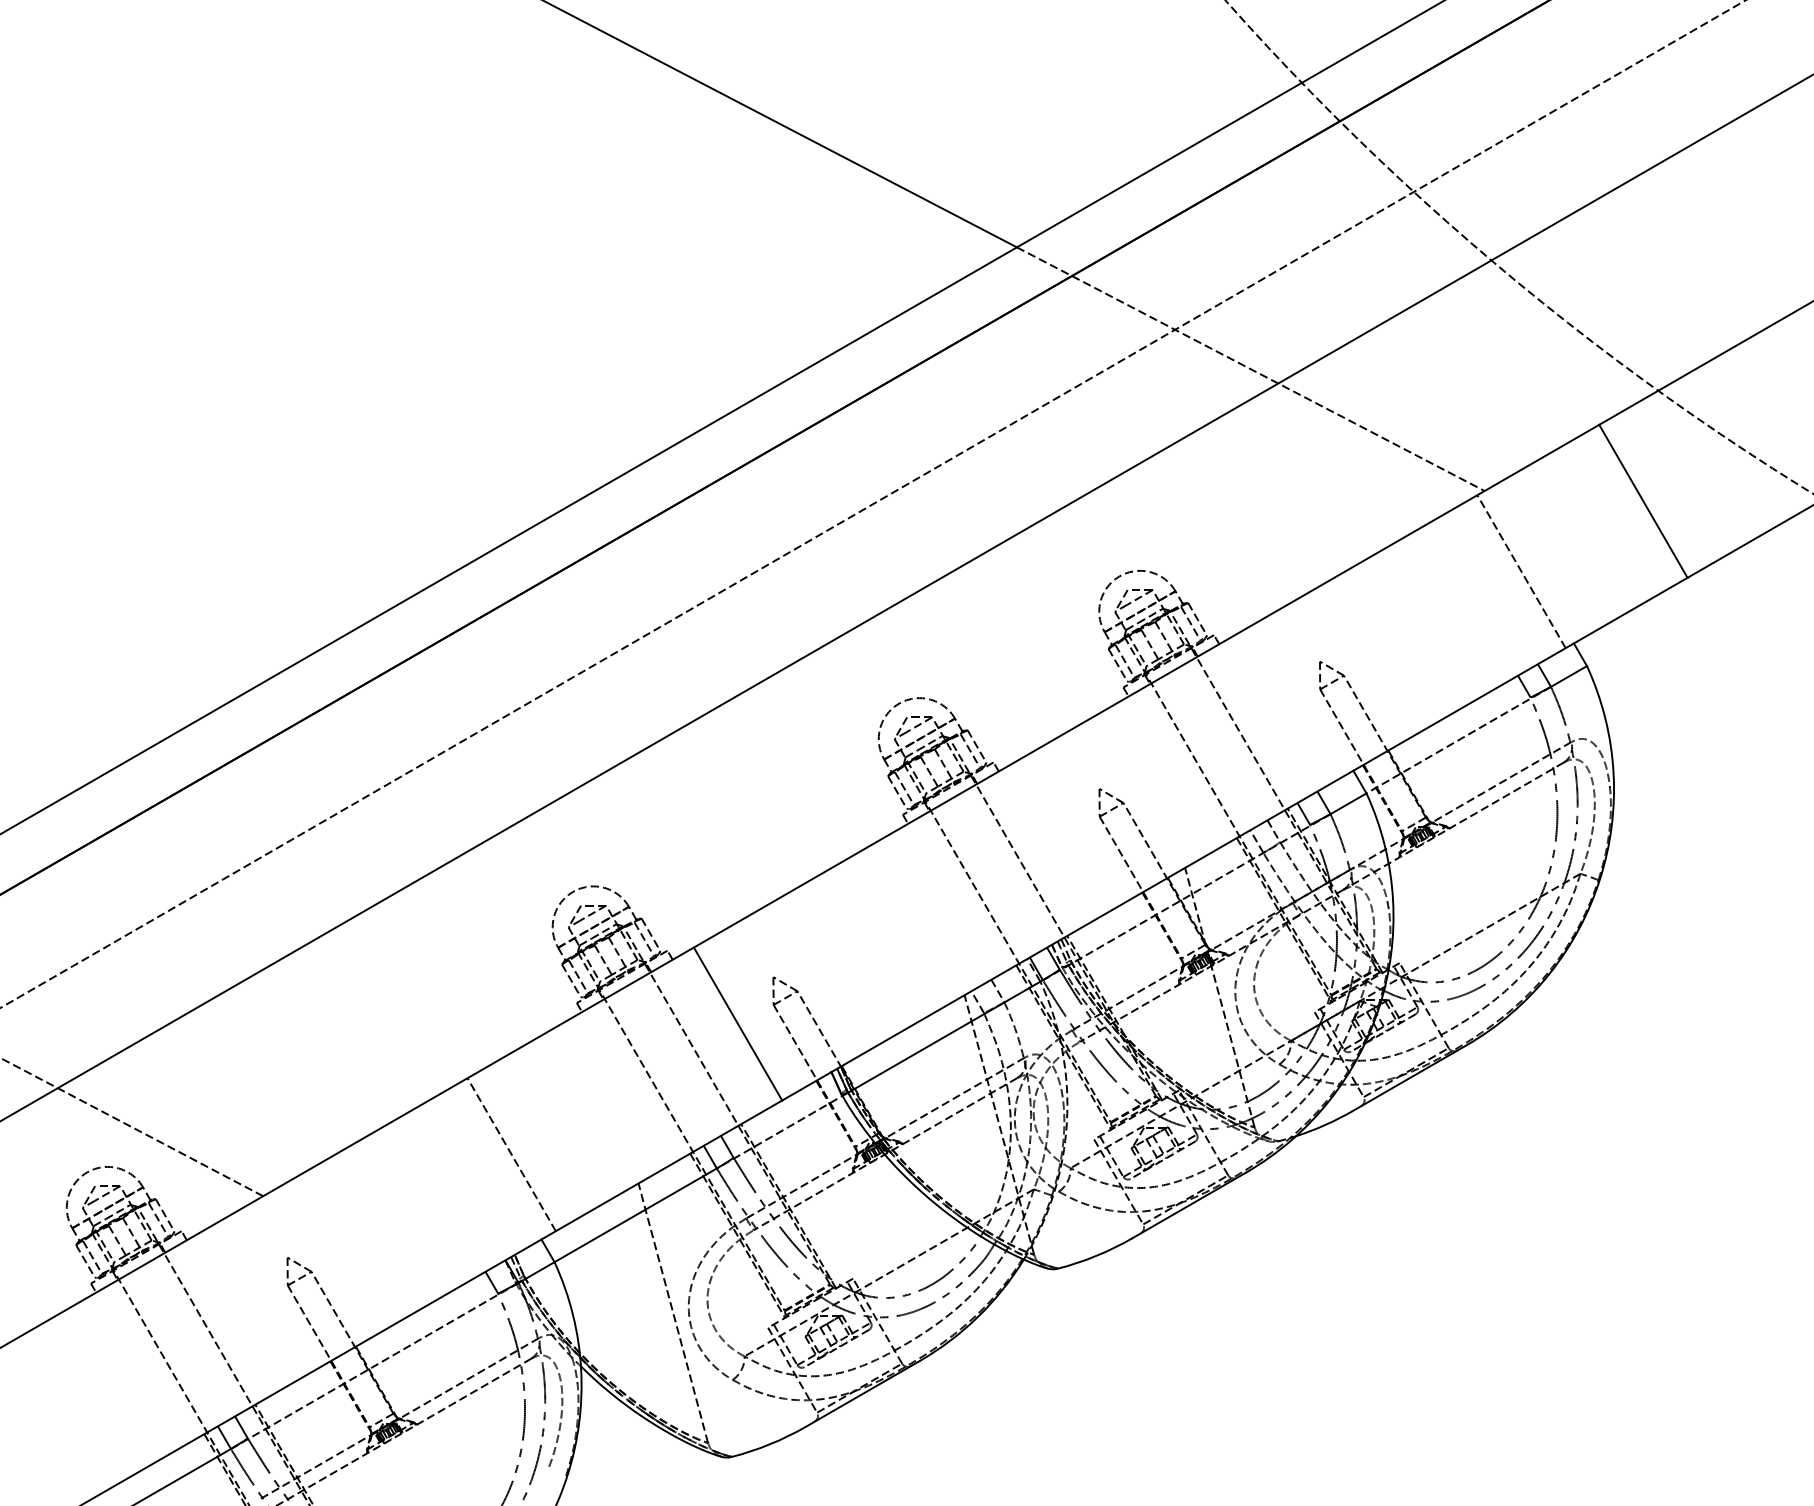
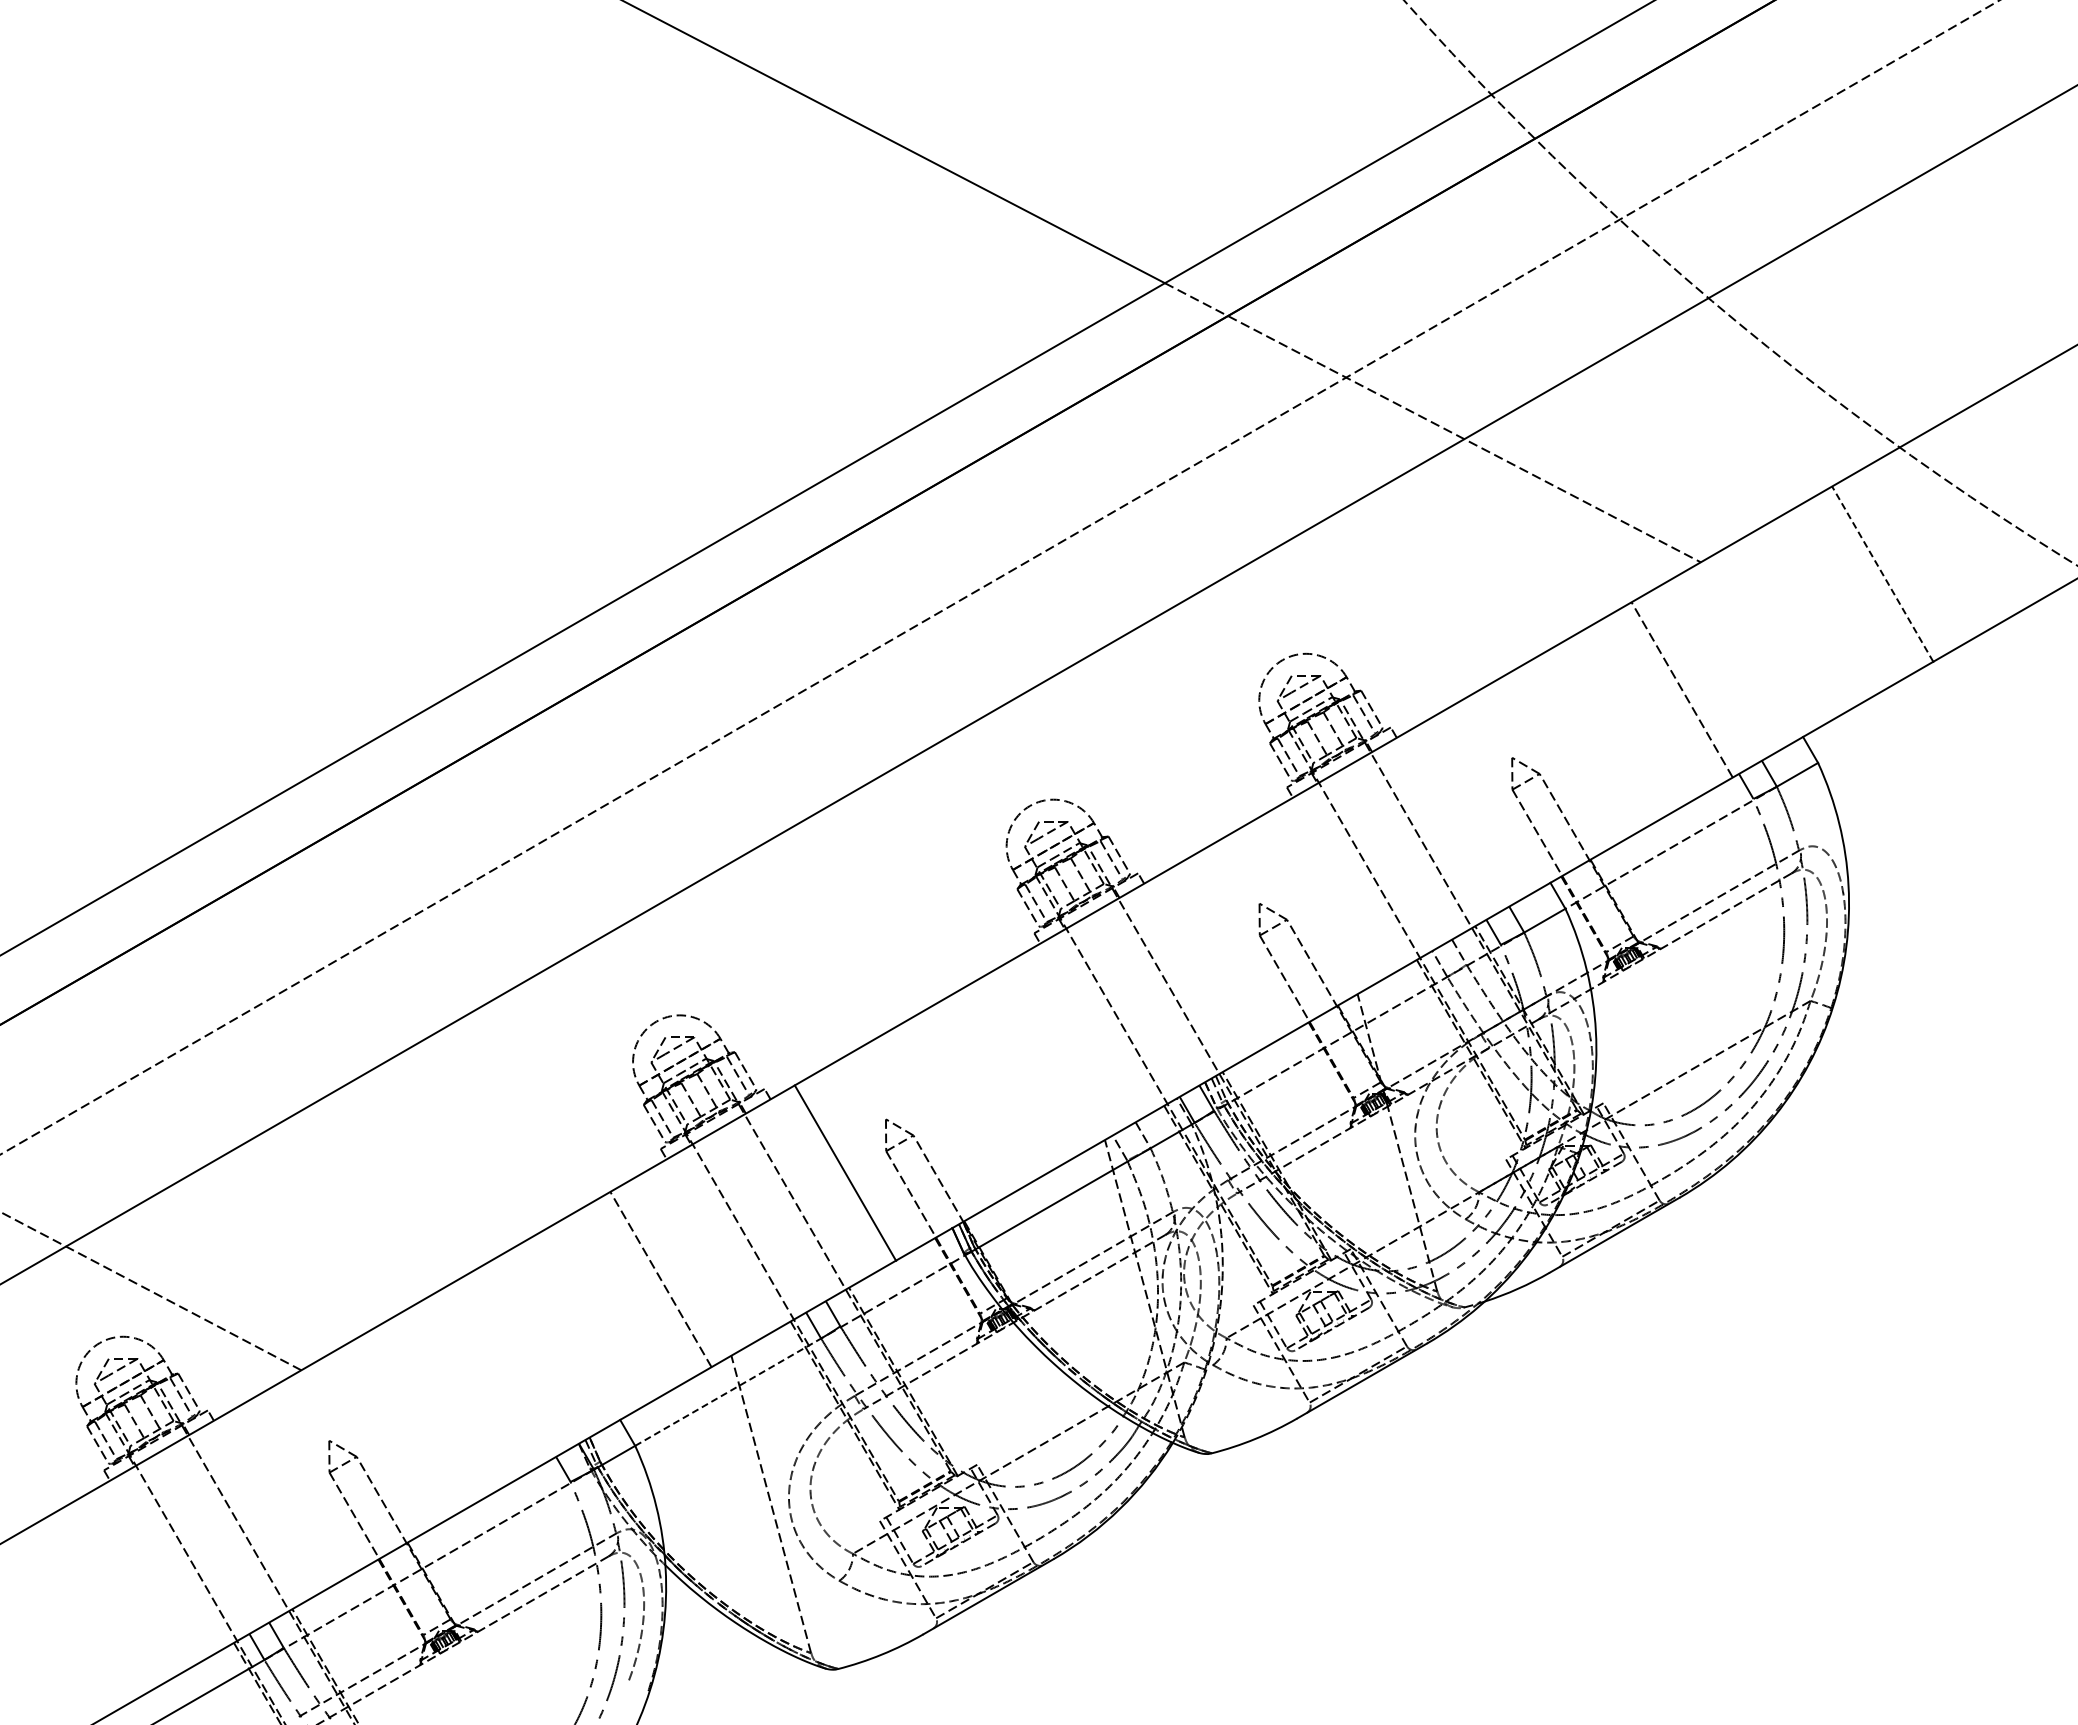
line: (1643, 500) -> (1882, 573), solid -> dashed
line: (1521, 571) -> (1681, 689), moved
line: (511, 1154) -> (660, 1279), moved
line: (635, 1214) -> (728, 1391), solid -> dashed

